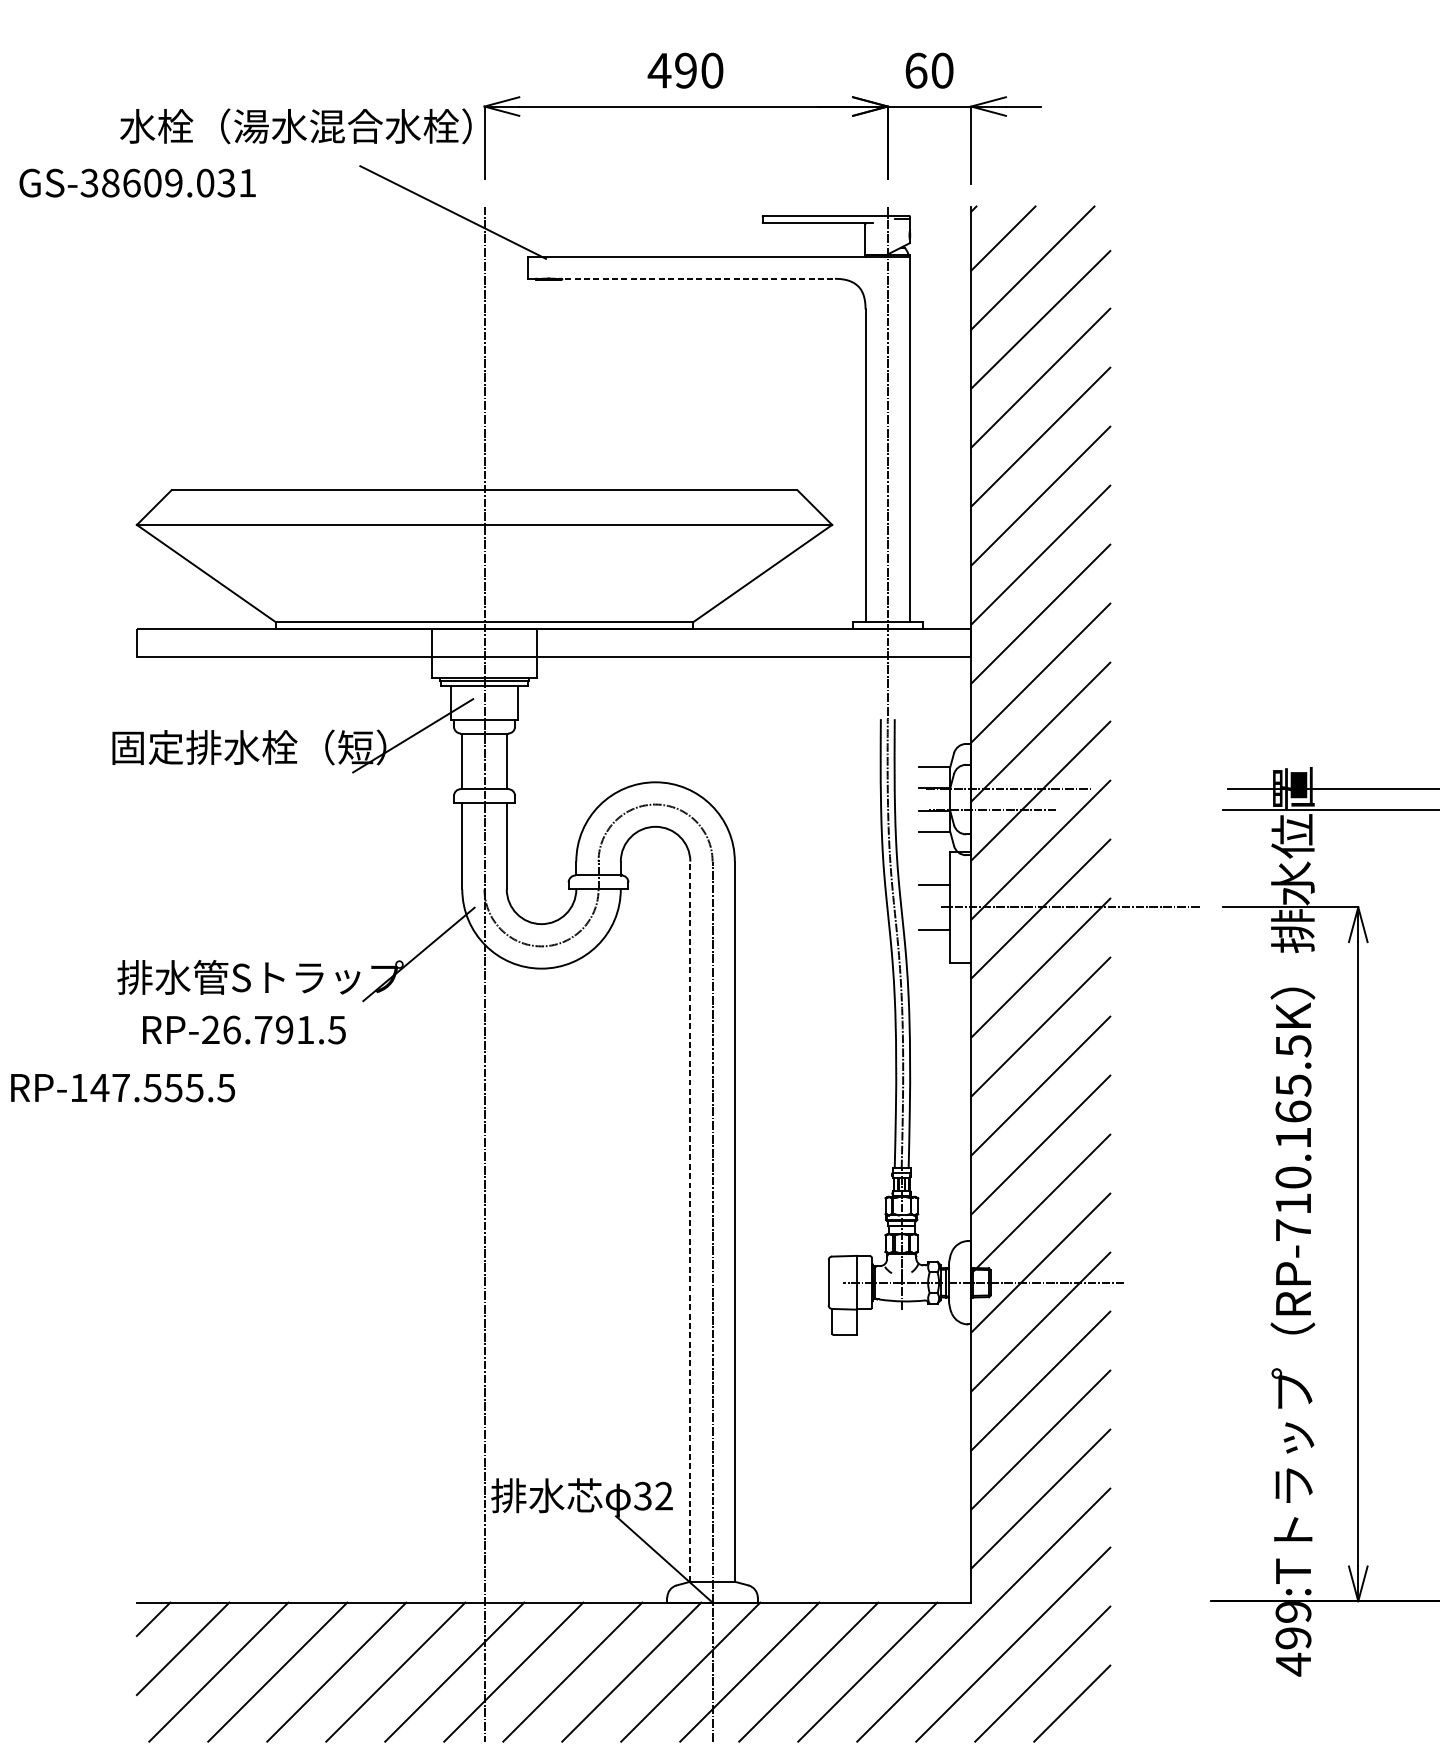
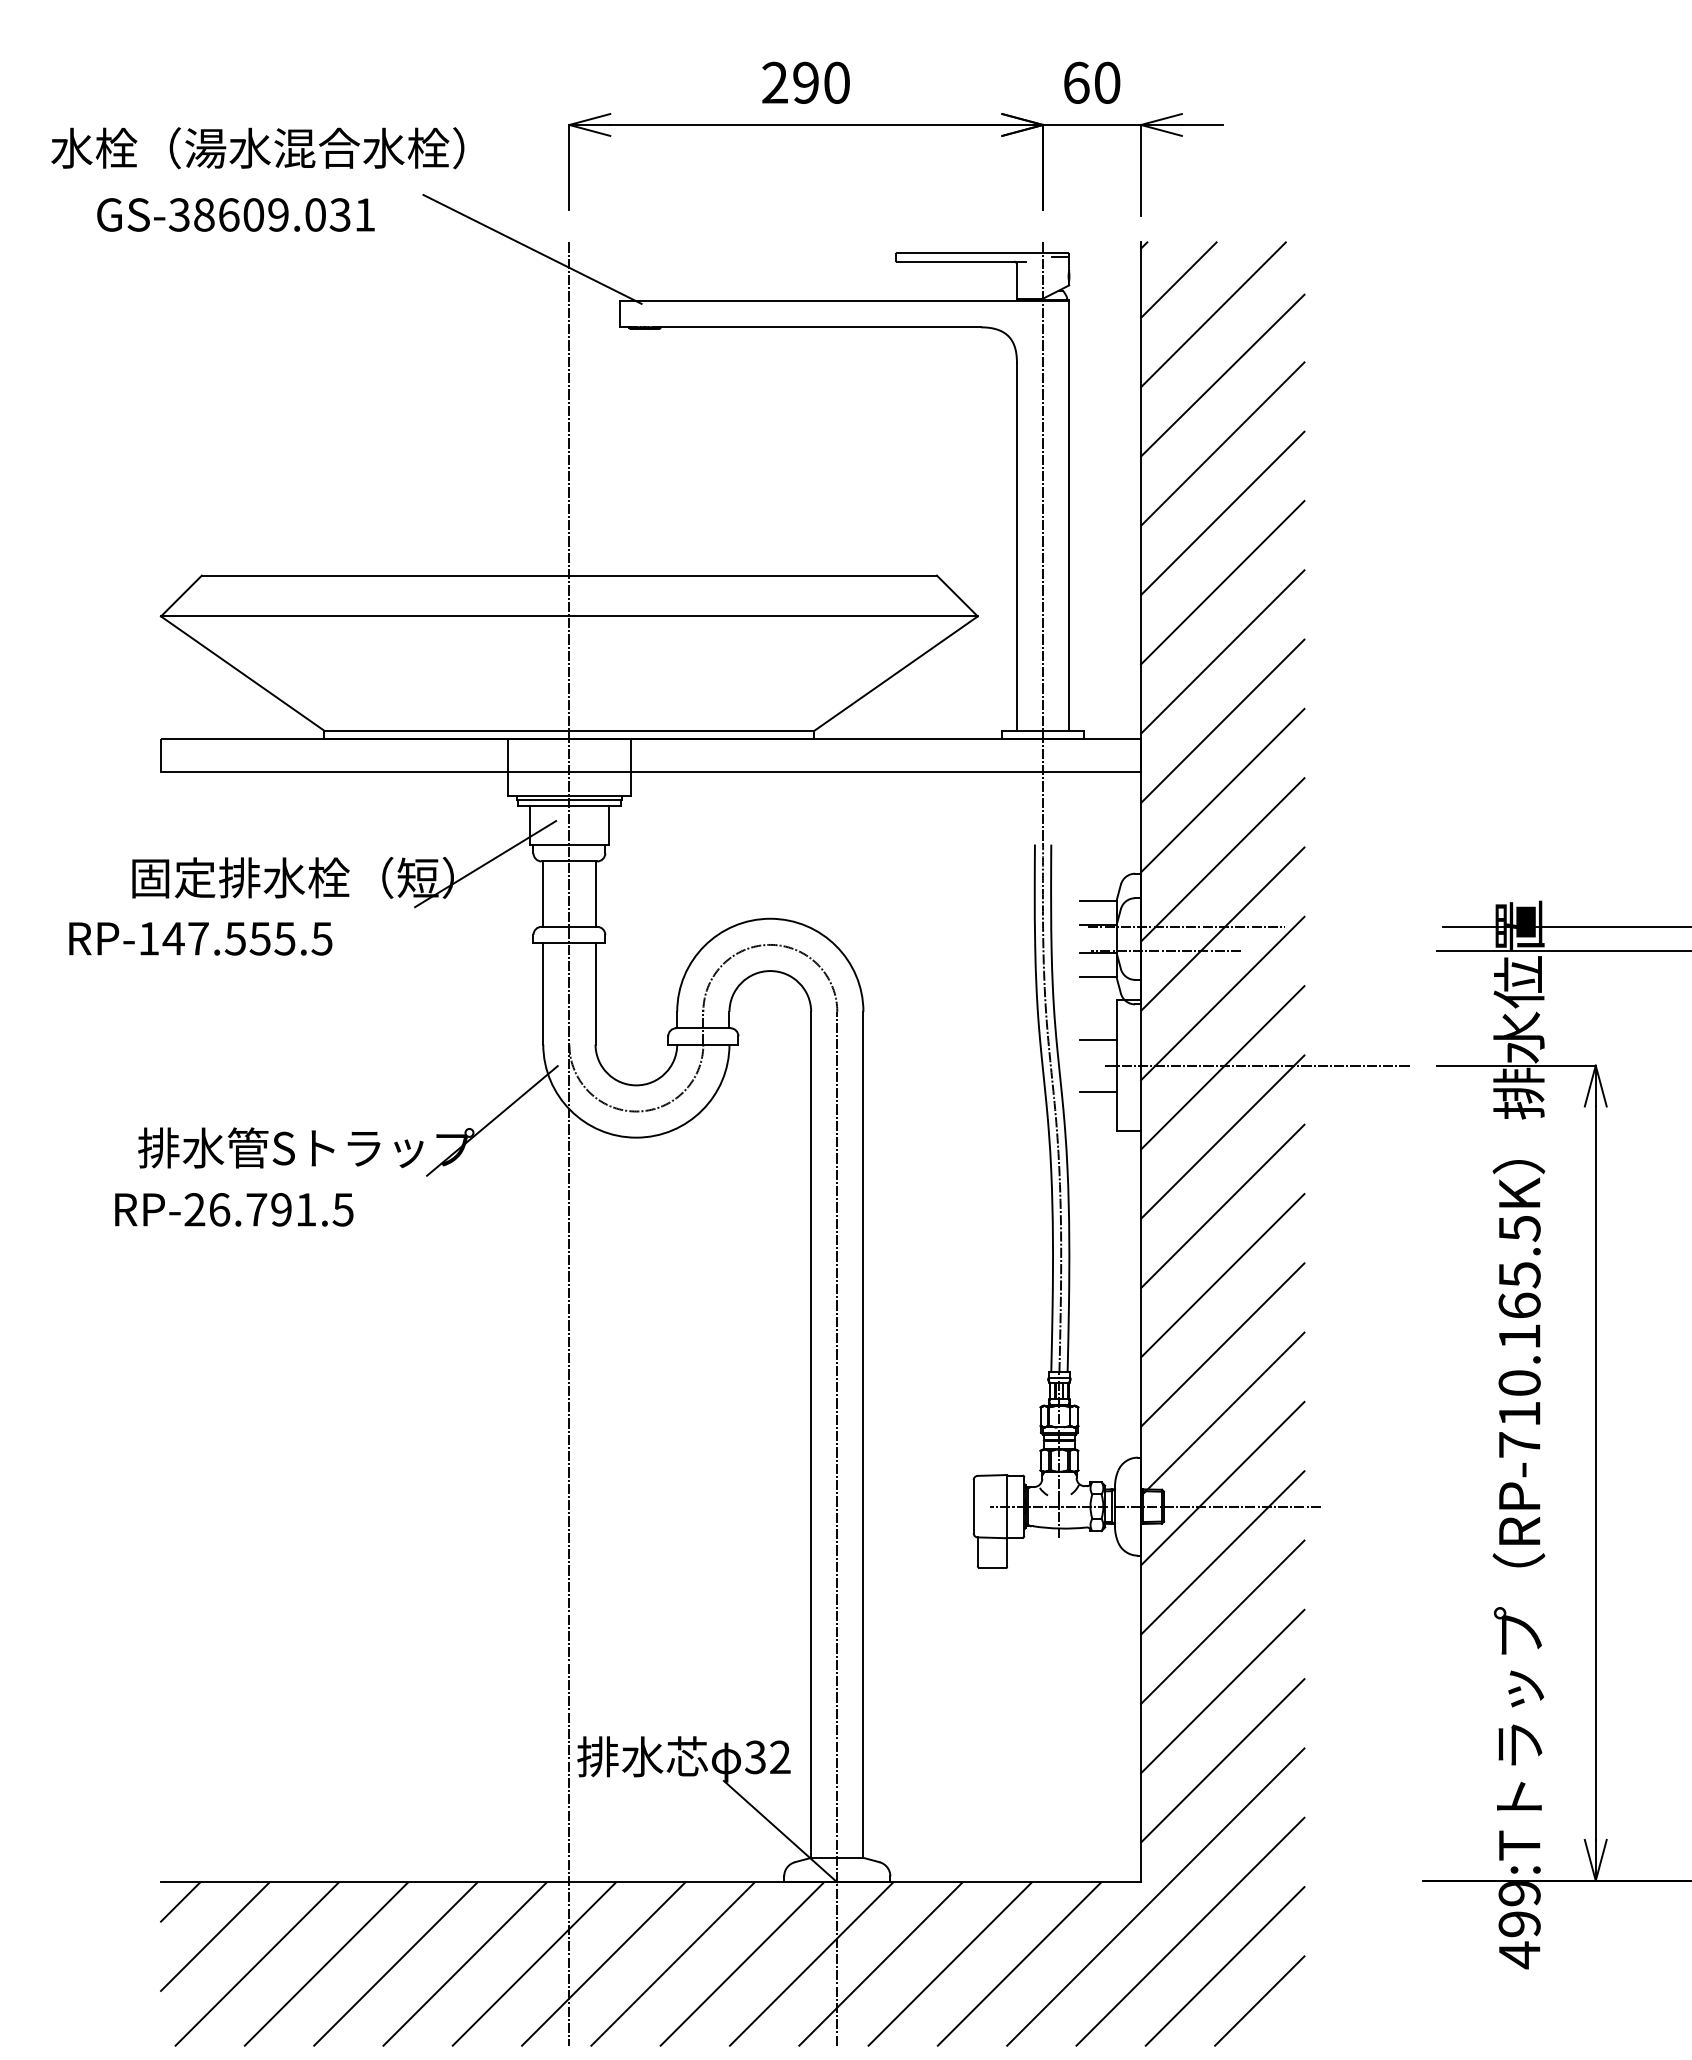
text: (659, 70) -> (774, 82), 490 -> 290
text: (295, 126) -> (257, 148), moved
text: (137, 182) -> (235, 214), moved
line: (695, 278) -> (817, 327), dashed -> solid
text: (244, 1029) -> (234, 1209), moved
text: (122, 1087) -> (200, 938), moved
line: (690, 1221) -> (811, 1434), dashed -> solid

